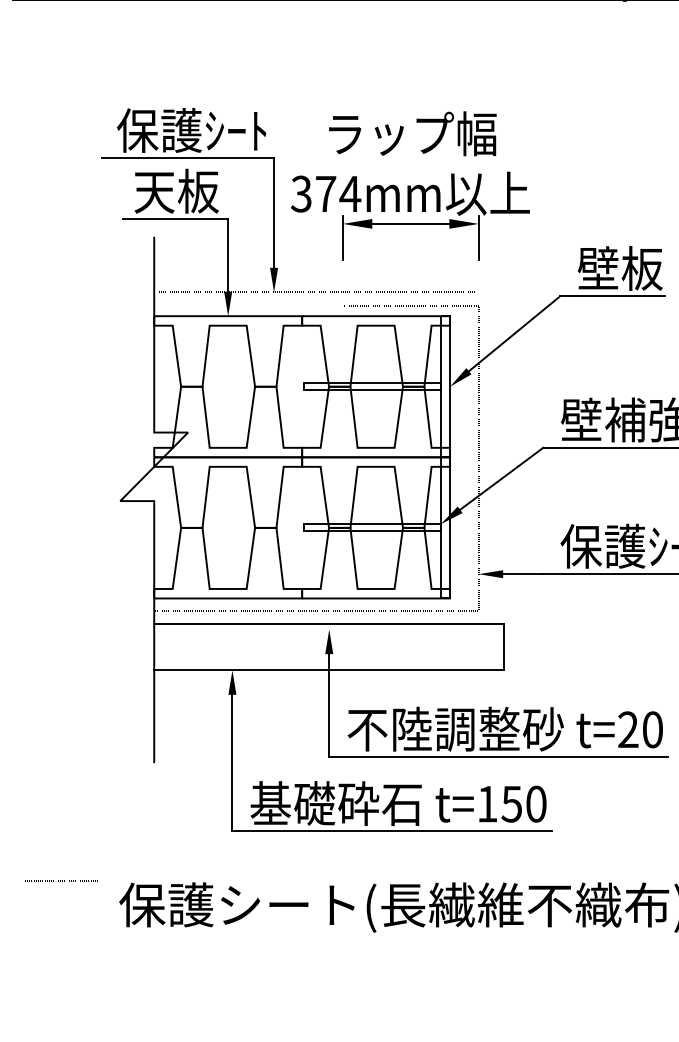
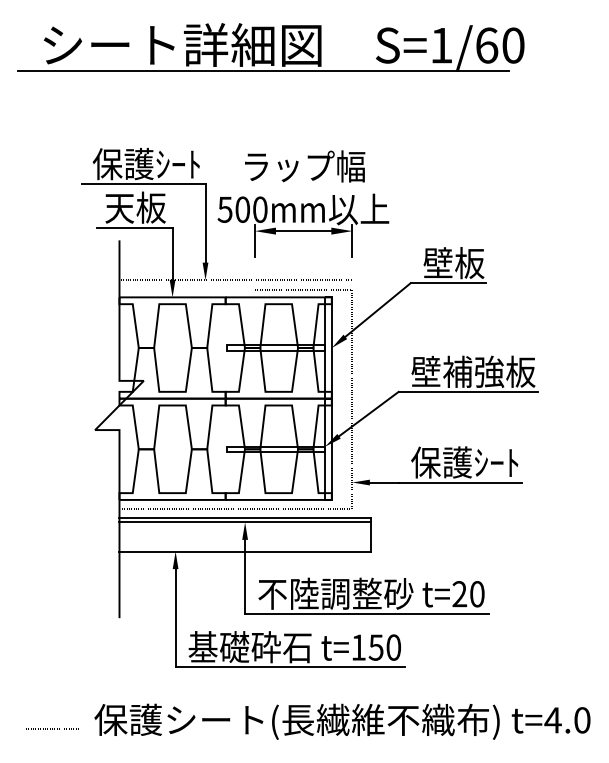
text: (327, 193) -> (243, 209), 374mm -> 500mm
line: (328, 629) -> (244, 522), added
line: (60, 880) -> (52, 728), moved

